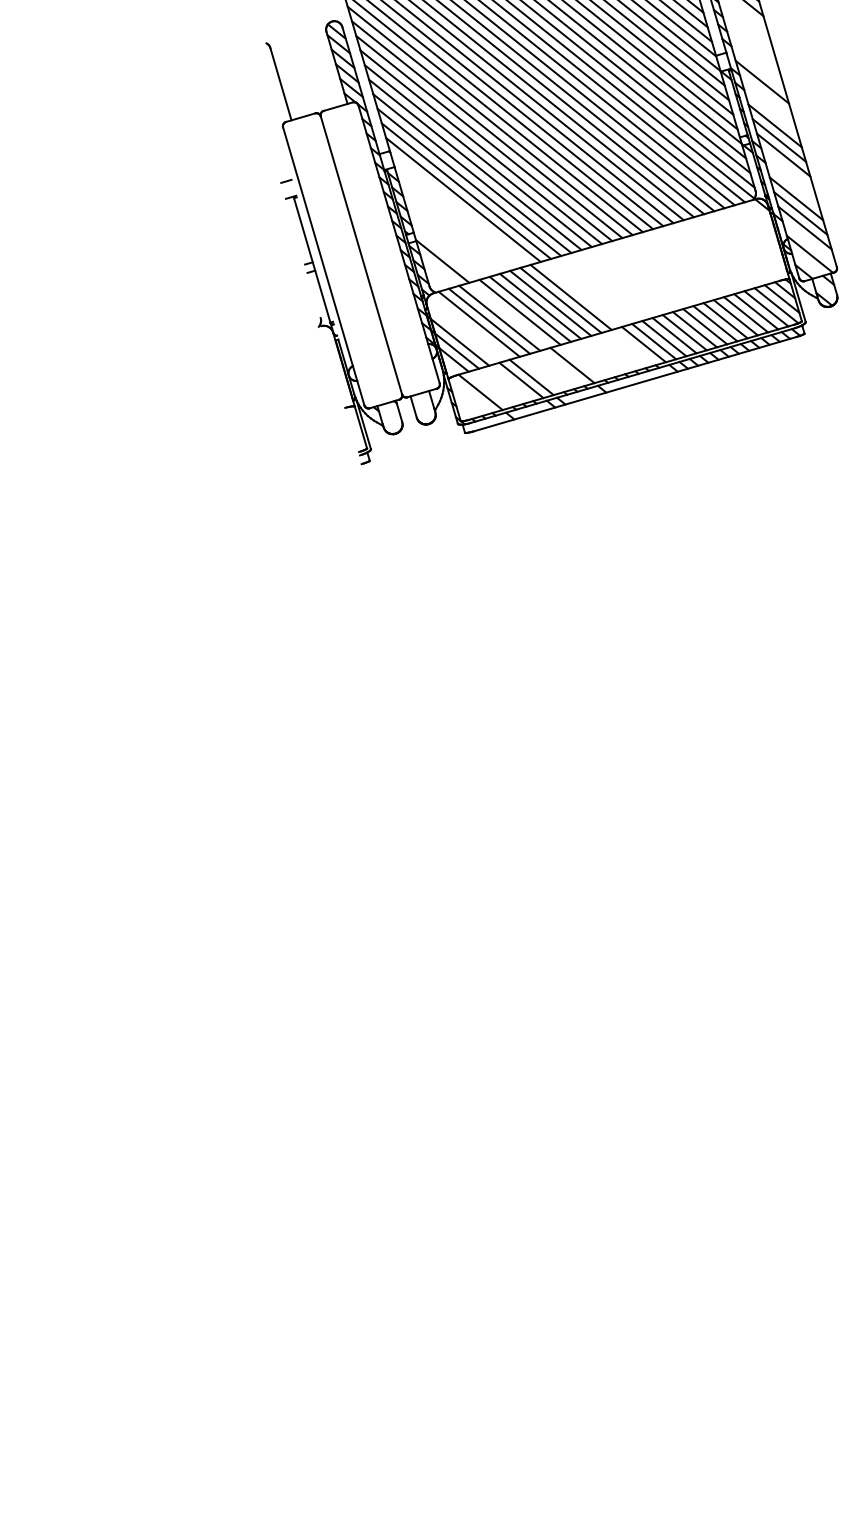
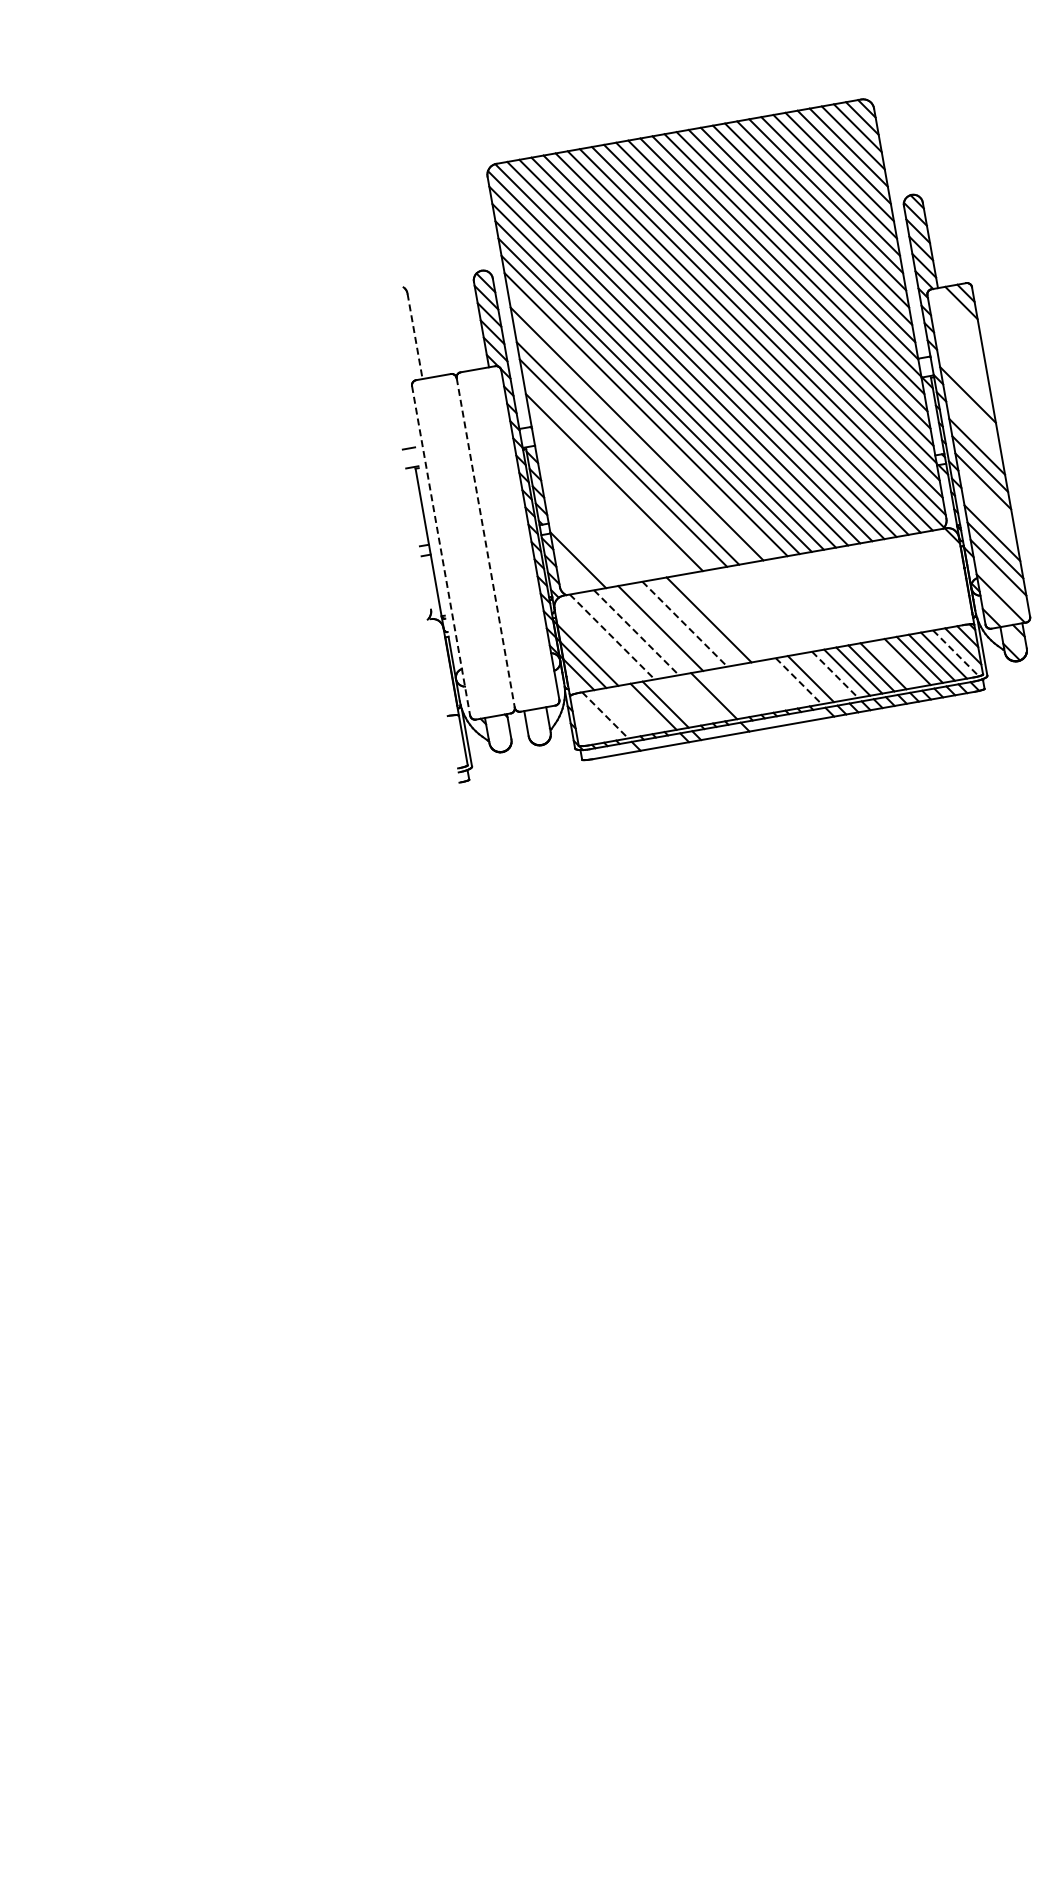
line: (281, 84) -> (415, 336), solid -> dashed
line: (484, 138) -> (641, 424), removed
line: (478, 155) -> (632, 443), removed
line: (468, 182) -> (618, 472), removed
line: (463, 200) -> (609, 492), removed
line: (361, 255) -> (485, 543), solid -> dashed
line: (324, 266) -> (441, 551), solid -> dashed
line: (570, 297) -> (720, 617), removed
line: (550, 302) -> (696, 621), removed
line: (777, 305) -> (956, 653), solid -> dashed
line: (541, 306) -> (685, 624), solid -> dashed
line: (529, 308) -> (672, 625), removed
line: (499, 318) -> (636, 633), solid -> dashed
line: (488, 321) -> (623, 634), removed
line: (725, 321) -> (895, 664), removed
line: (479, 324) -> (612, 637), solid -> dashed
line: (674, 335) -> (835, 674), solid -> dashed
line: (664, 338) -> (823, 676), removed
line: (643, 344) -> (798, 681), solid -> dashed
line: (480, 392) -> (605, 715), solid -> dashed

